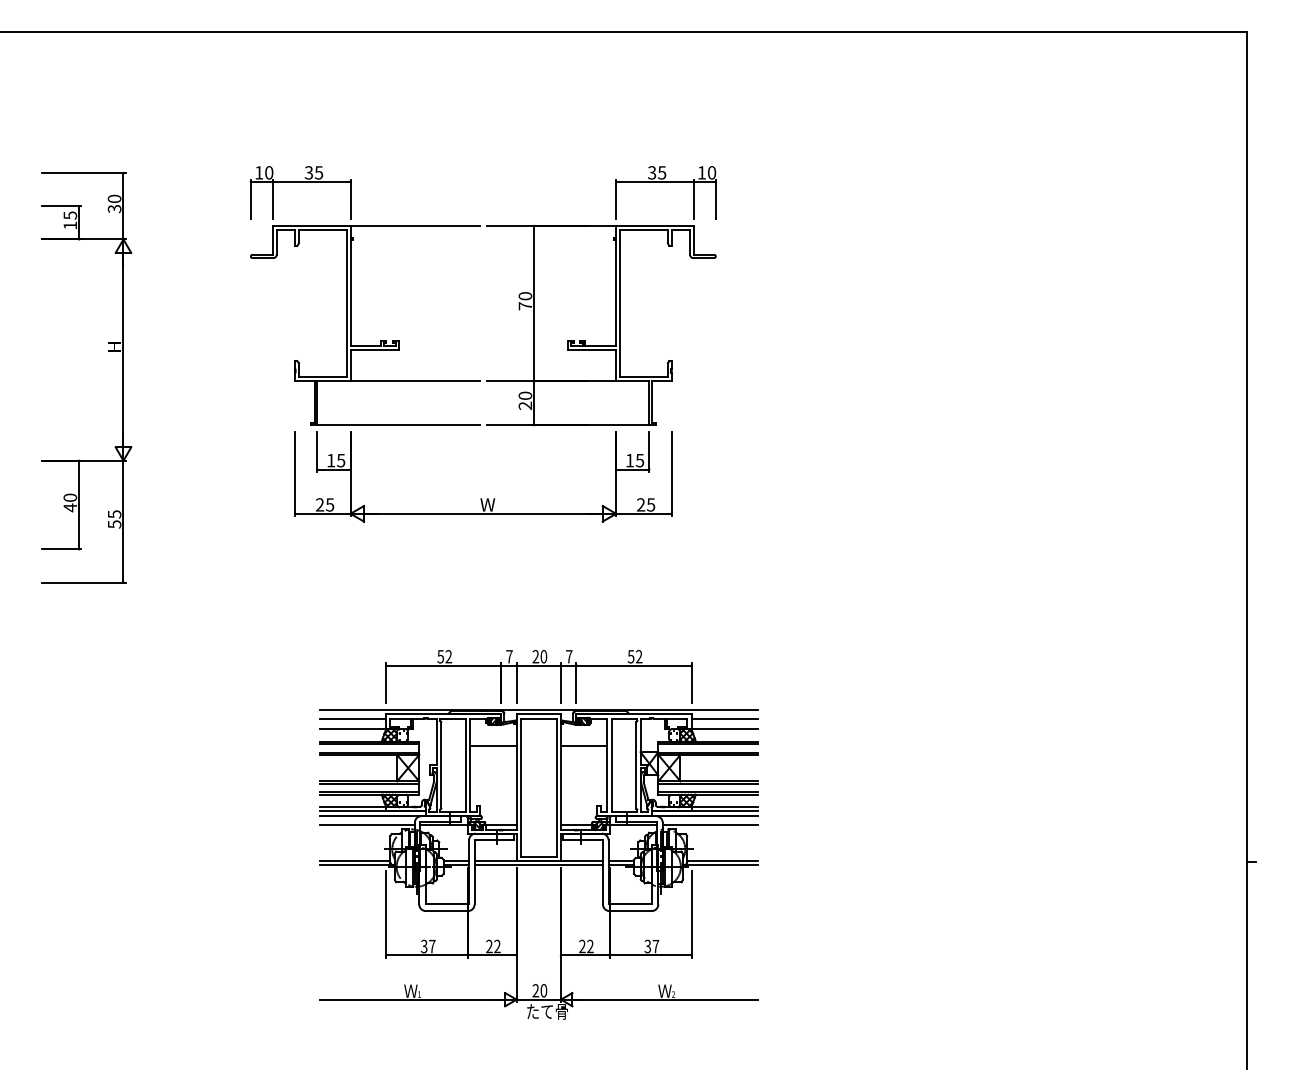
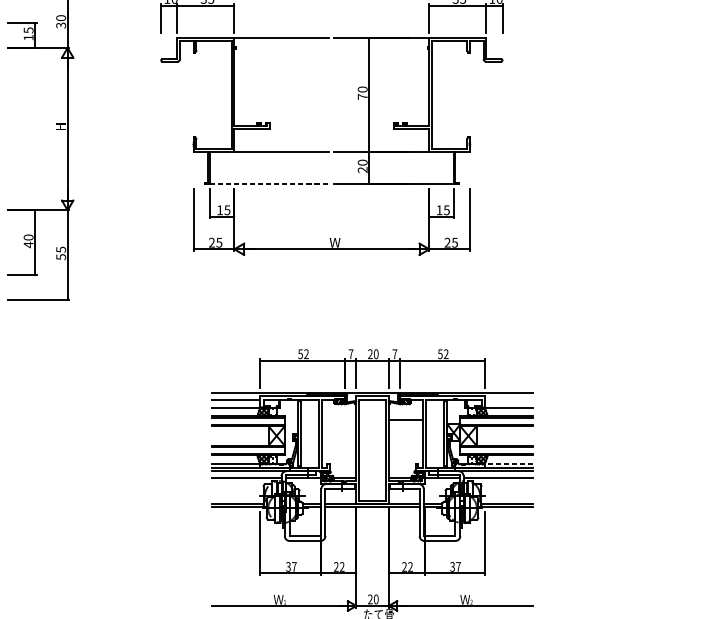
line: (398, 425) -> (269, 184), solid -> dashed
line: (724, 719) -> (508, 400), removed
line: (493, 745) -> (339, 419), removed
line: (724, 806) -> (508, 464), solid -> dashed

